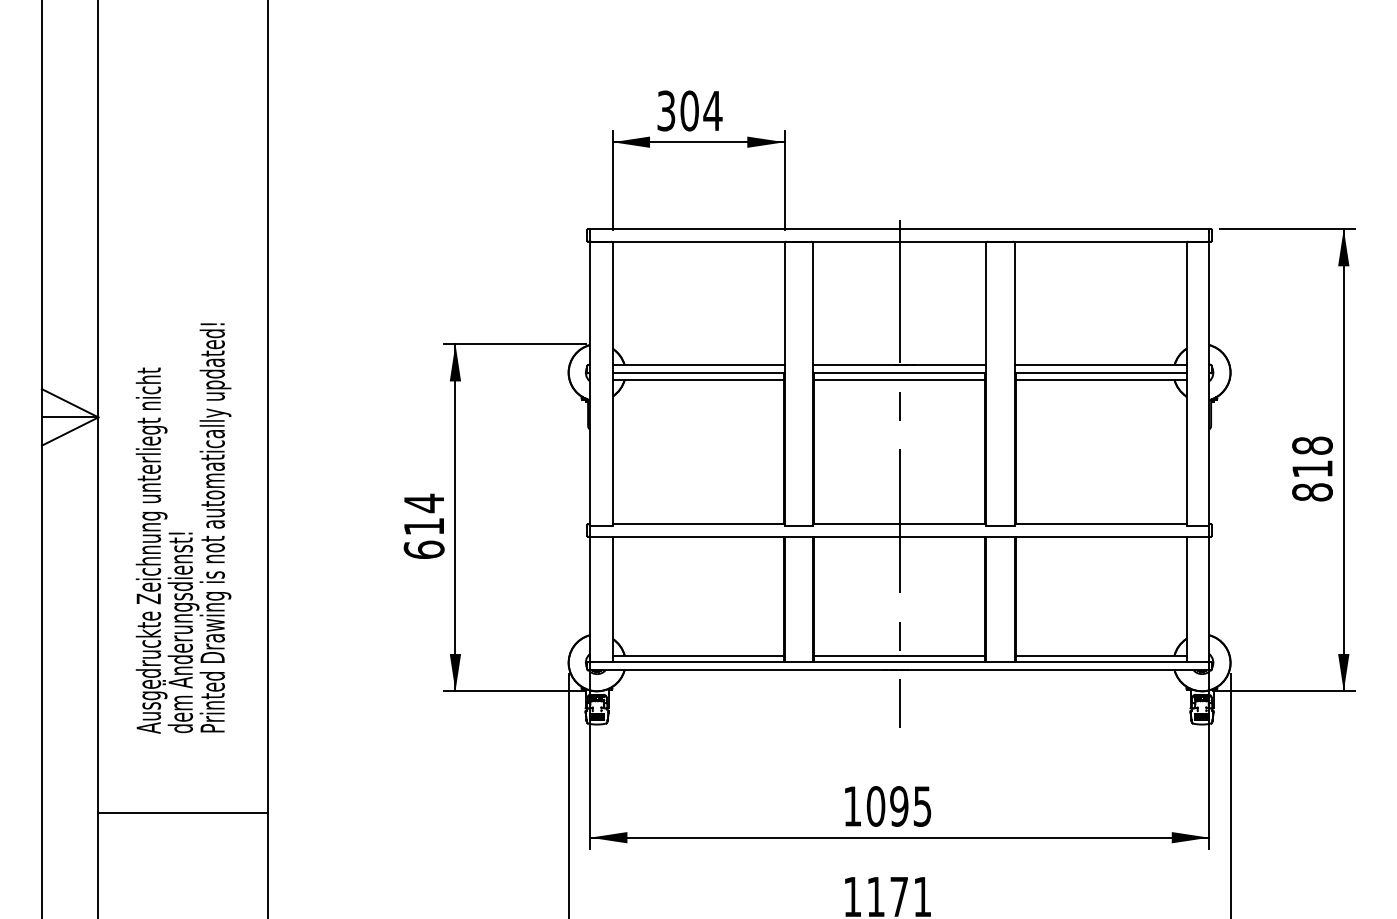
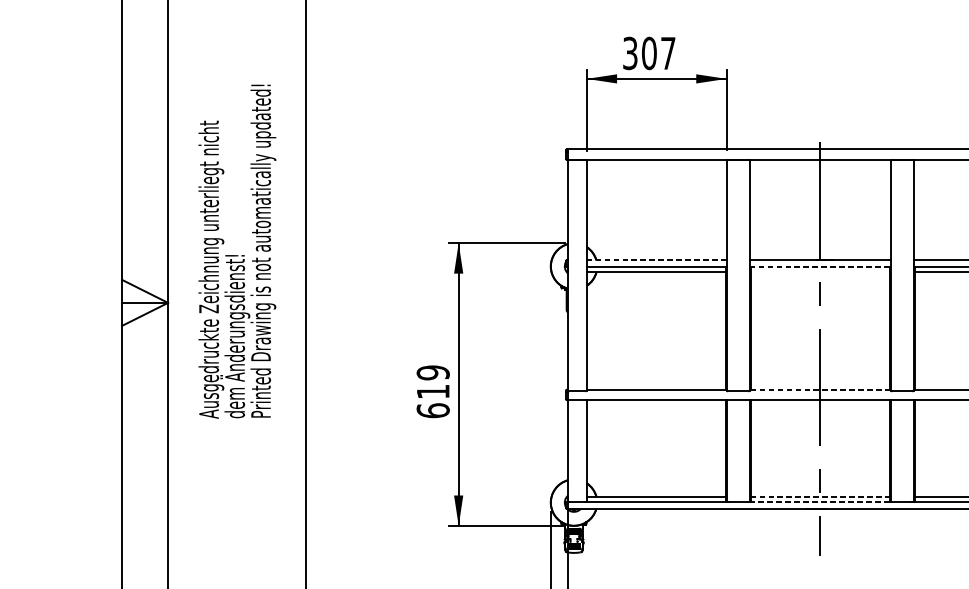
text: (712, 110) -> (667, 53), 304 -> 307
line: (698, 365) -> (656, 260), solid -> dashed
line: (899, 373) -> (820, 267), solid -> dashed
line: (899, 379) -> (820, 272), removed
text: (423, 503) -> (432, 372), 614 -> 619
line: (899, 524) -> (820, 390), solid -> dashed
text: (183, 528) -> (237, 251), moved
line: (899, 655) -> (820, 496), solid -> dashed
line: (899, 661) -> (820, 501), solid -> dashed

